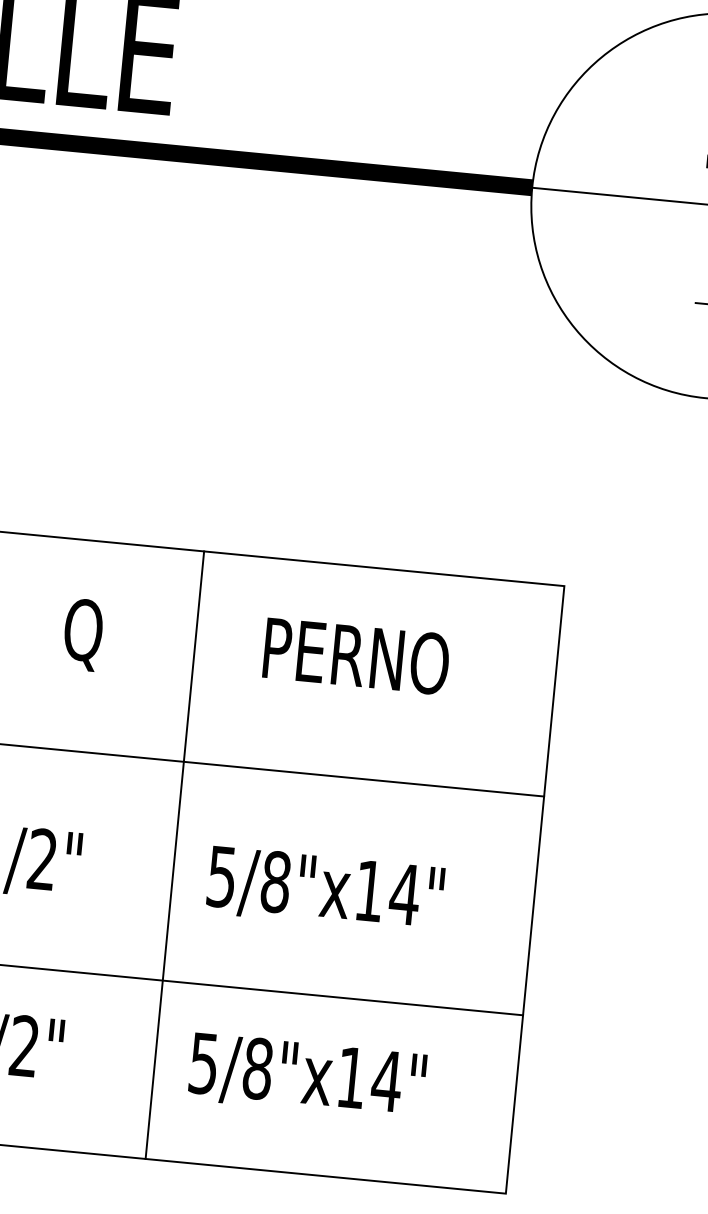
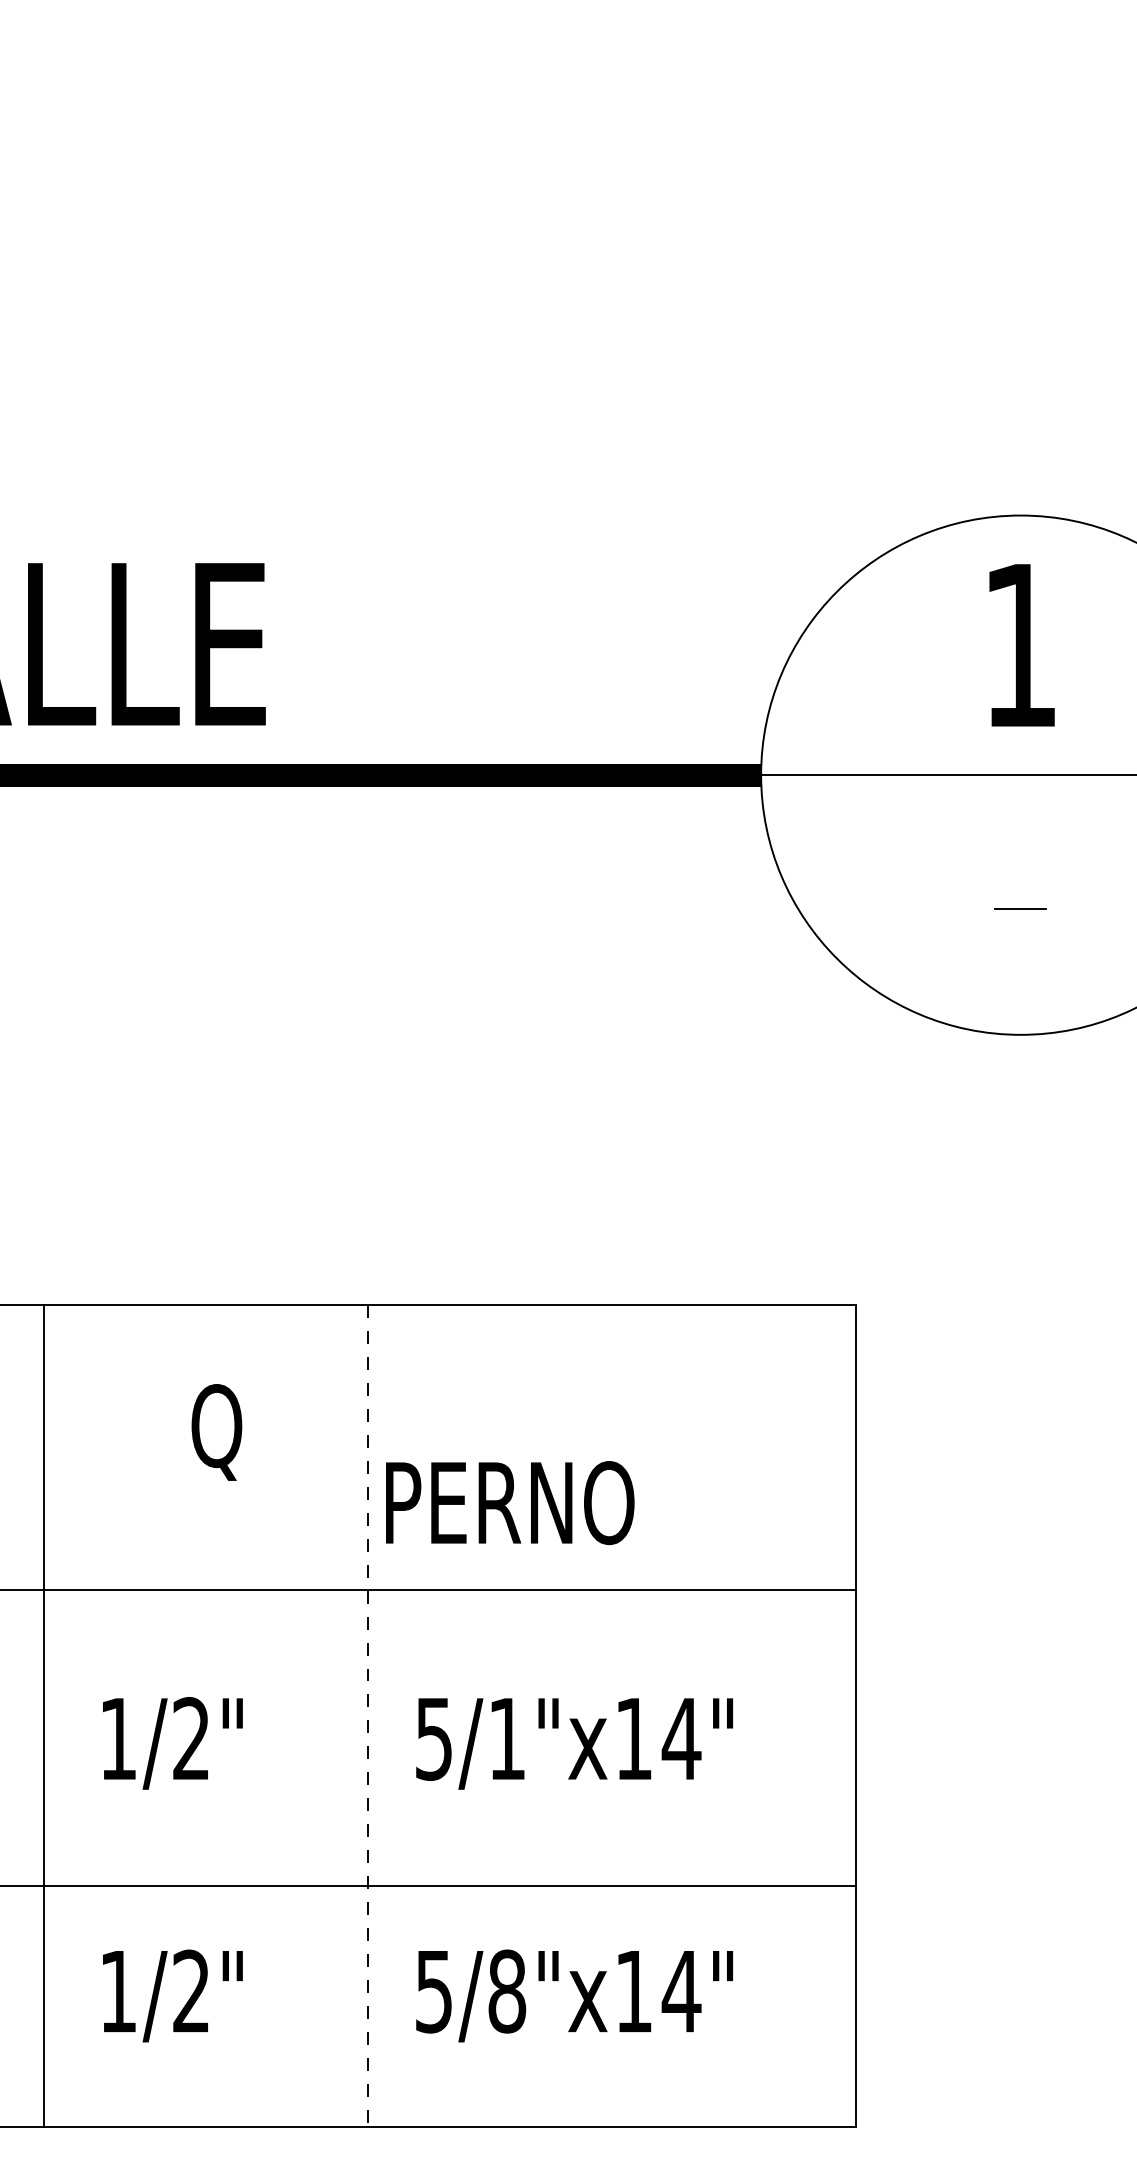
text: (356, 656) -> (510, 1503), moved
line: (175, 854) -> (368, 1715), solid -> dashed
text: (276, 881) -> (507, 1738), 5/8"x14" -> 5/1"x14"

